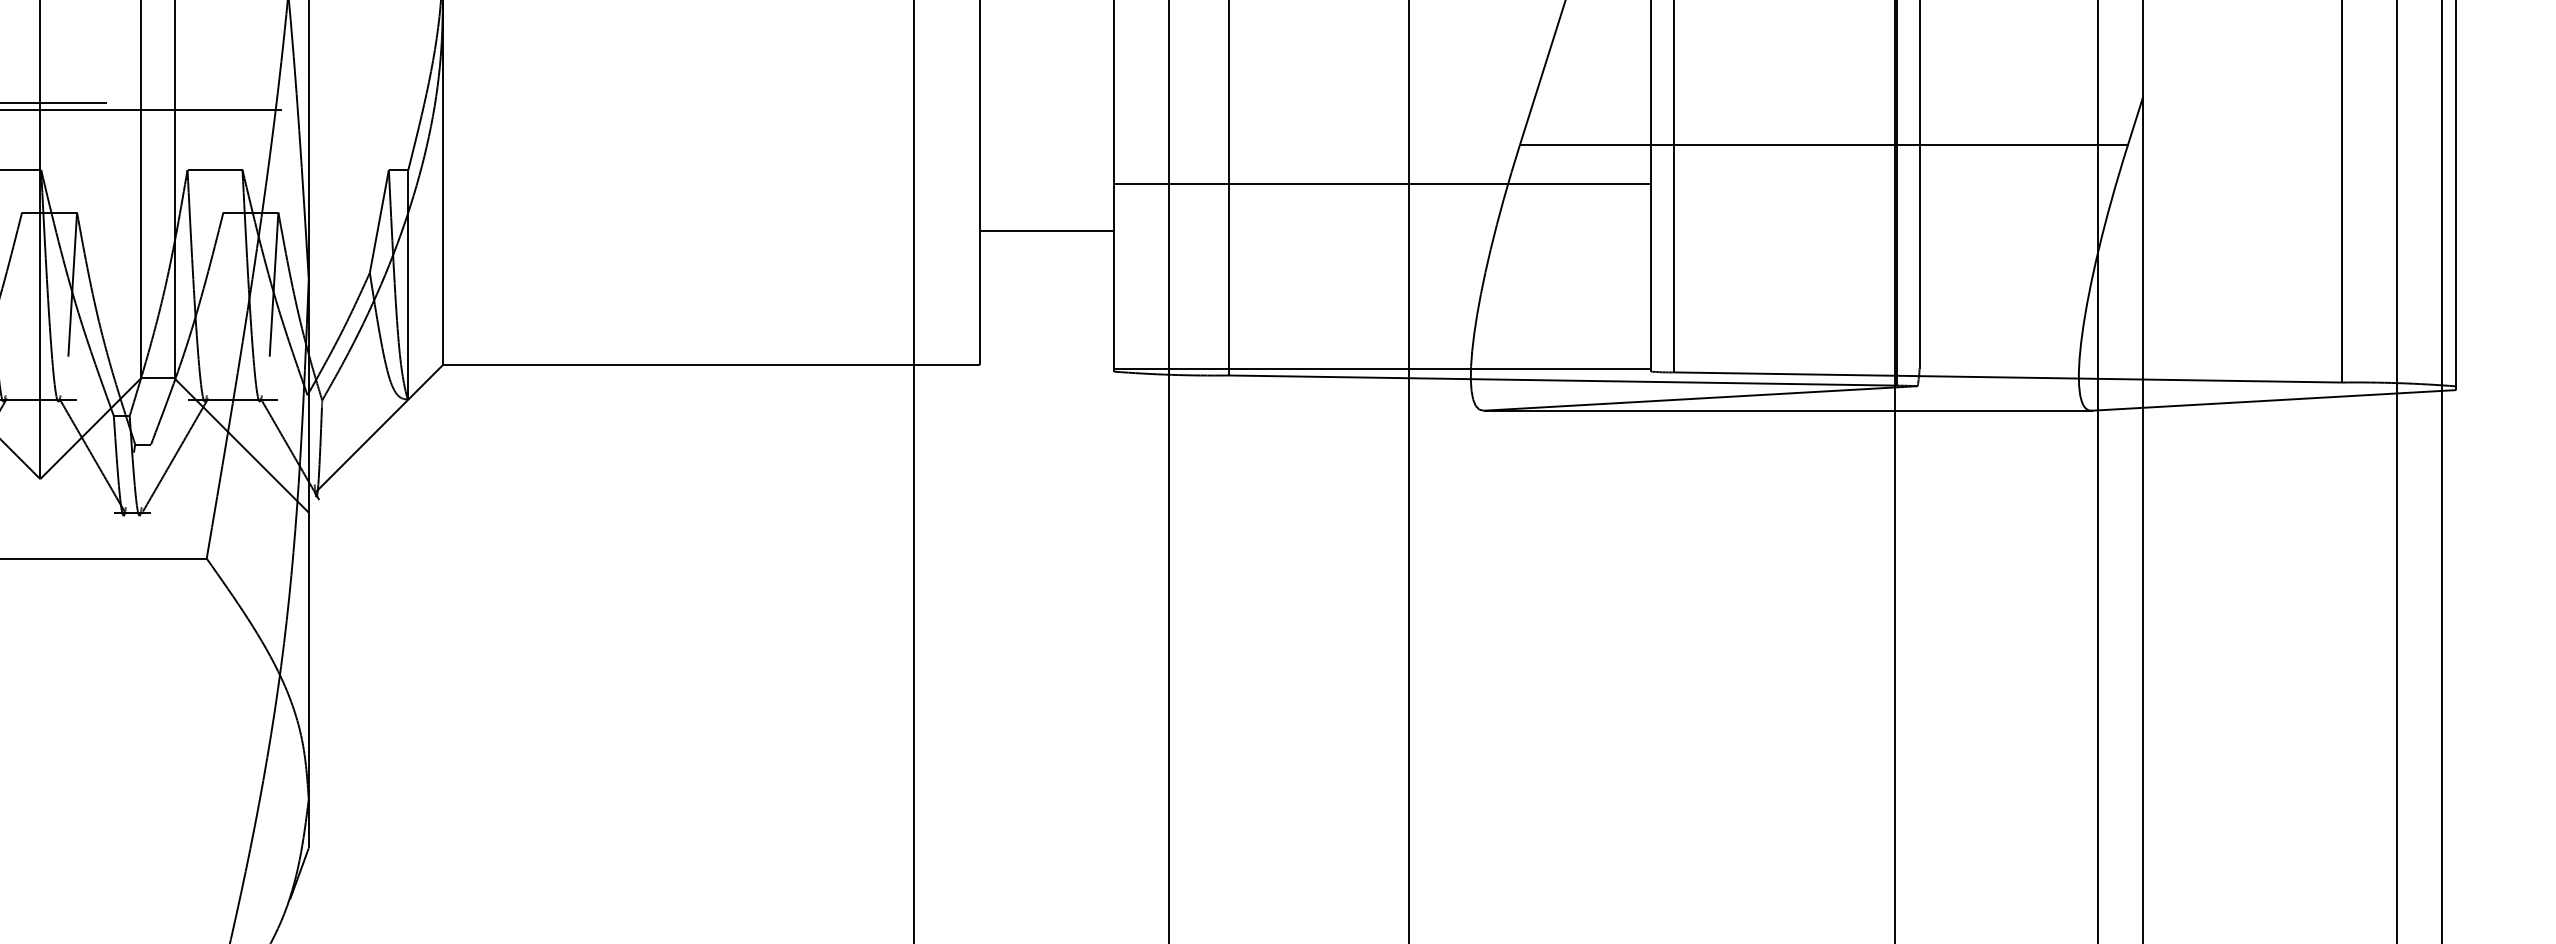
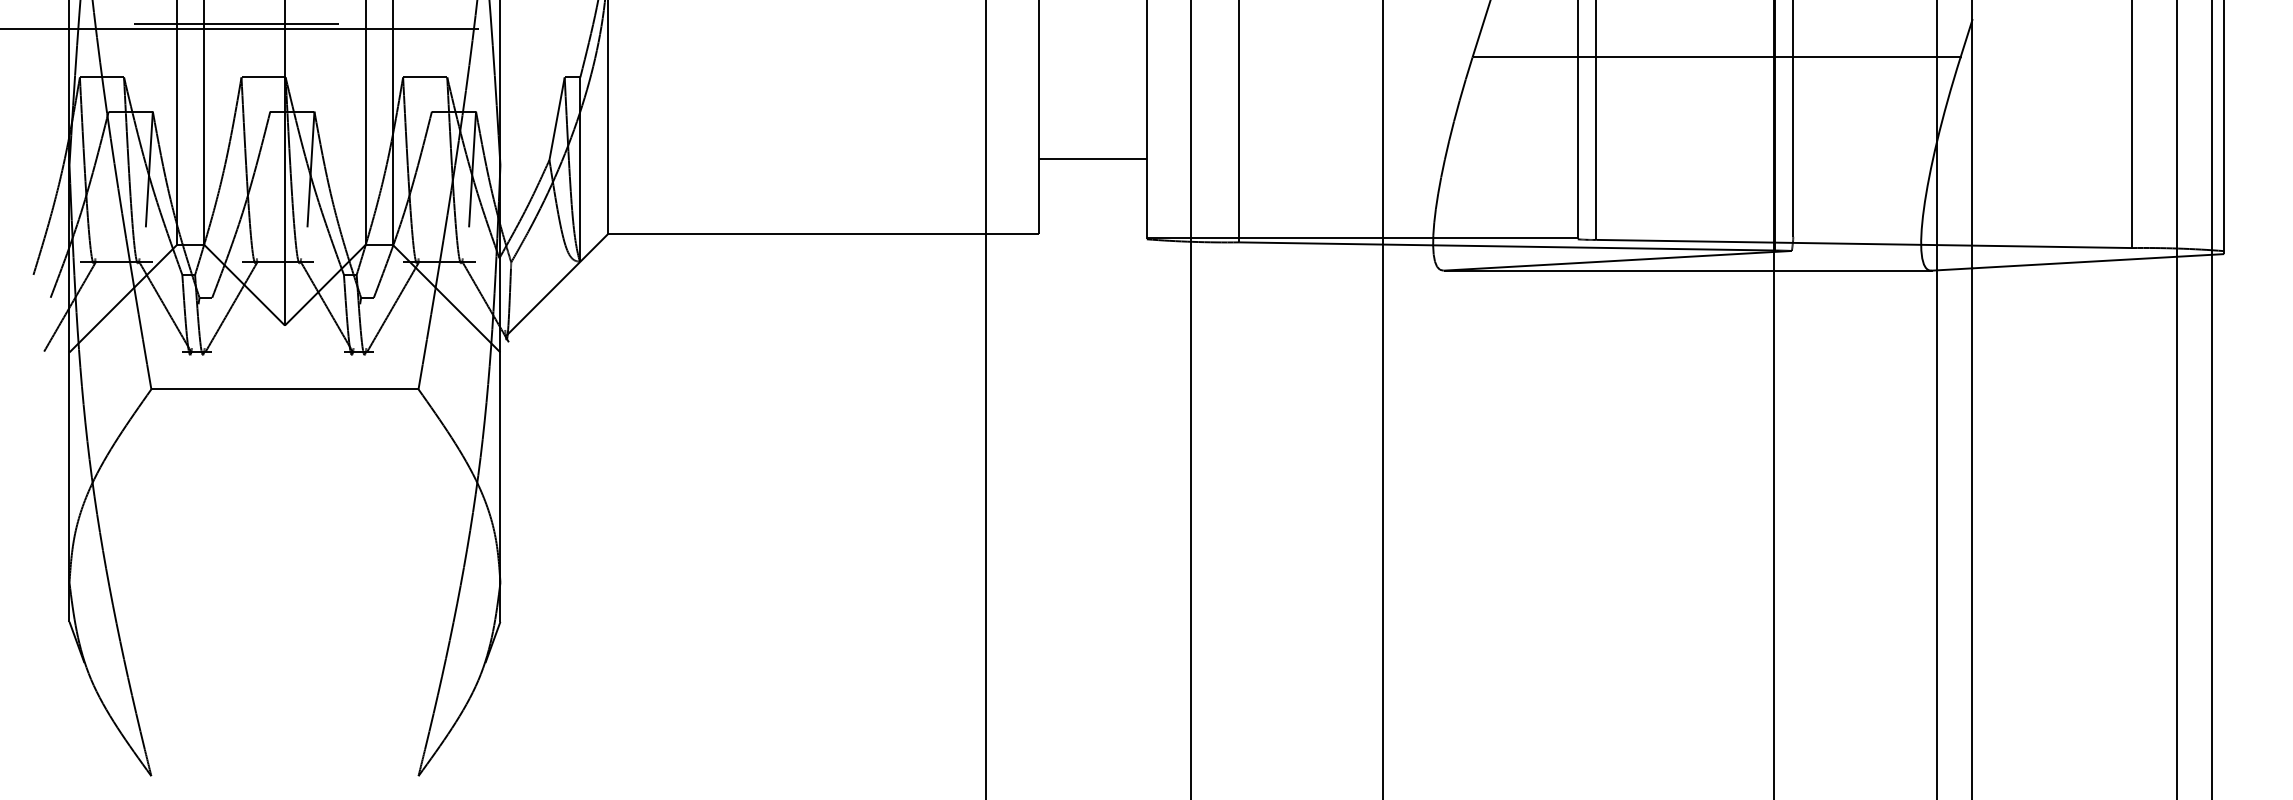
line: (1381, 183) -> (1361, 88), removed
line: (1046, 231) -> (1092, 159), moved

